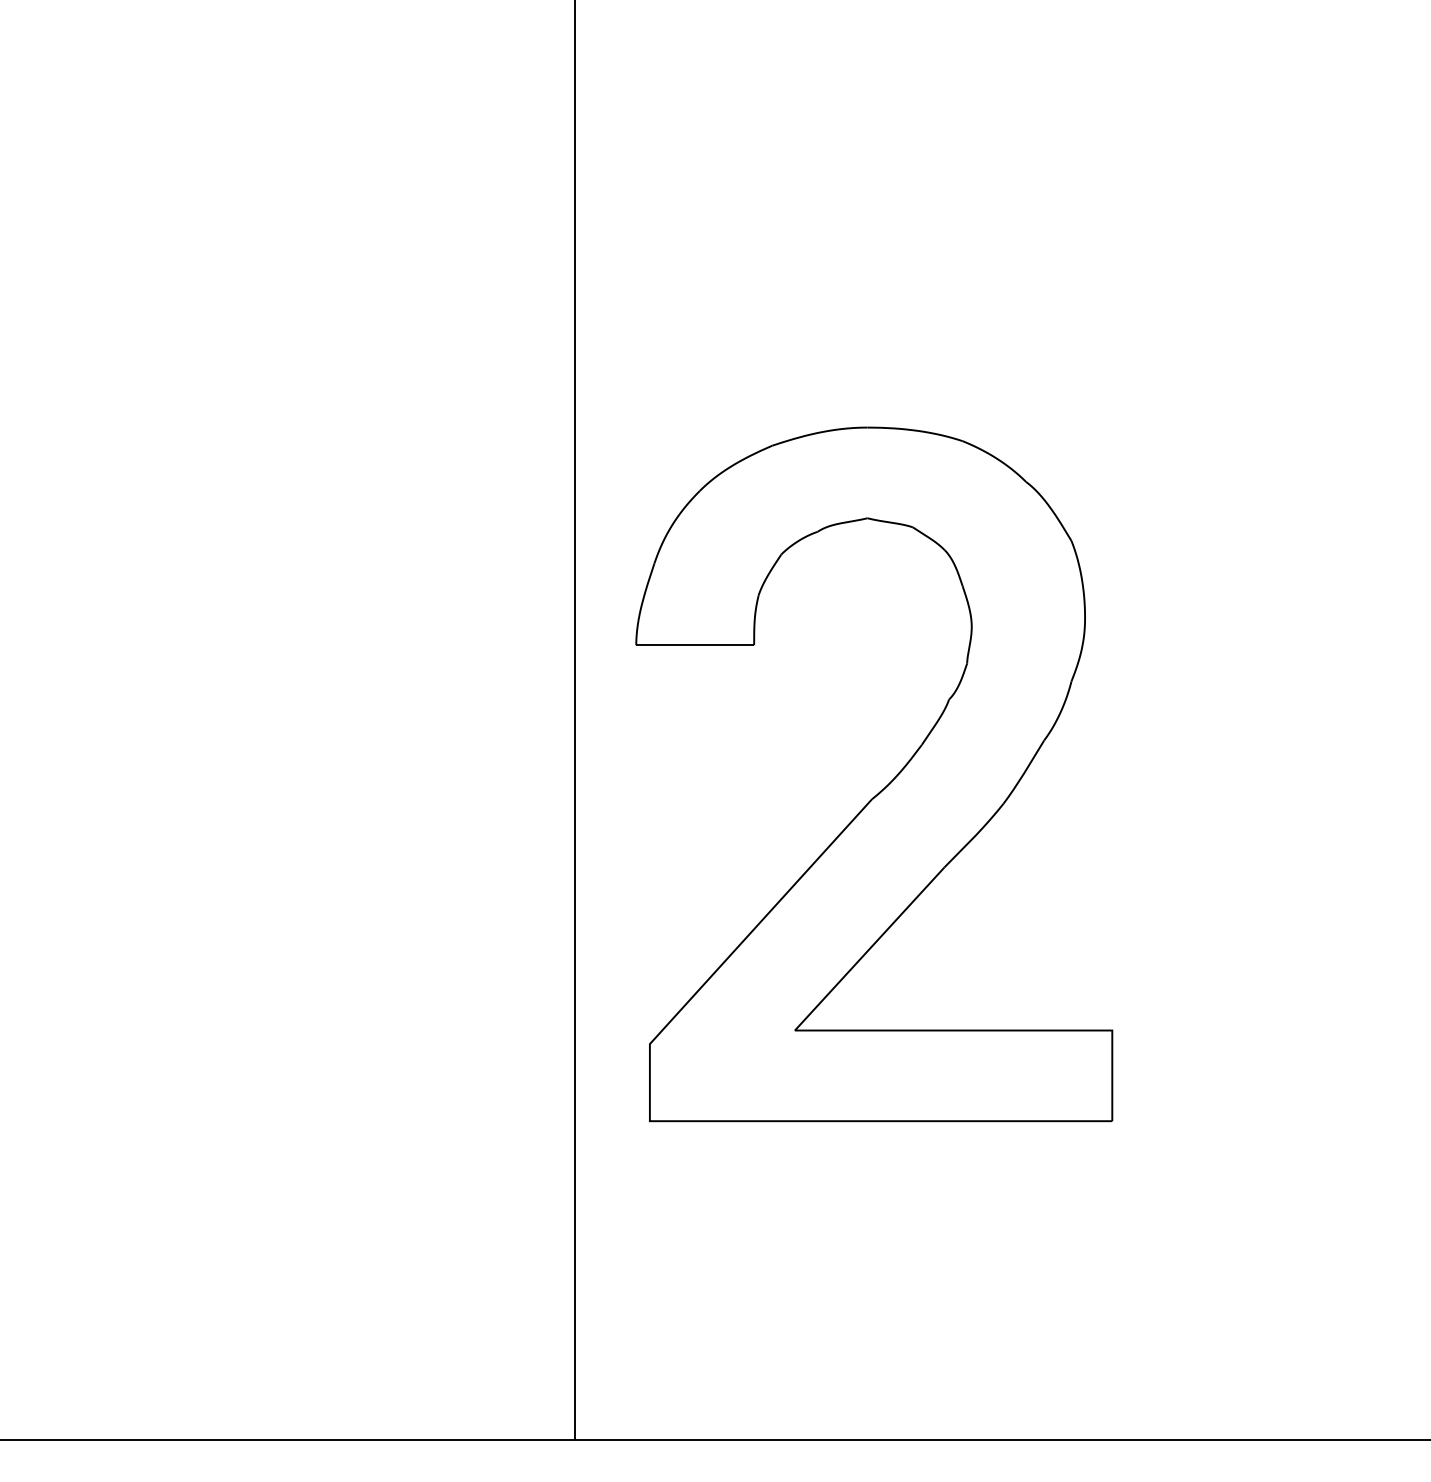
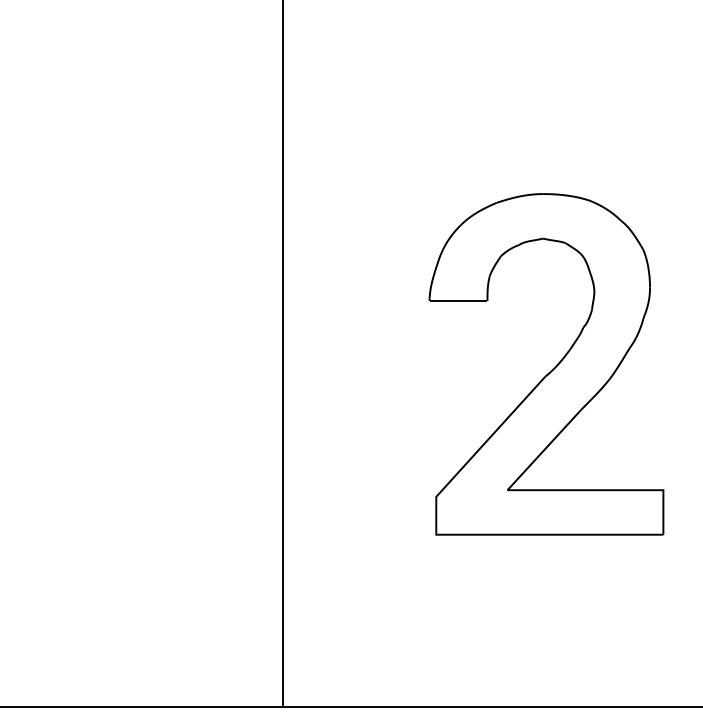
part: (882, 786) -> (550, 370), moved

